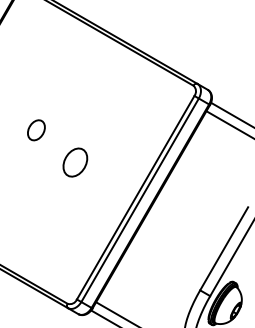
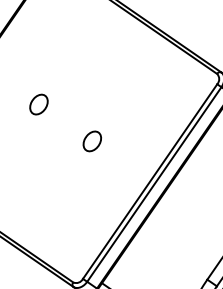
part: (36, 130) -> (39, 104), moved
part: (74, 162) -> (91, 141), size x0.71

